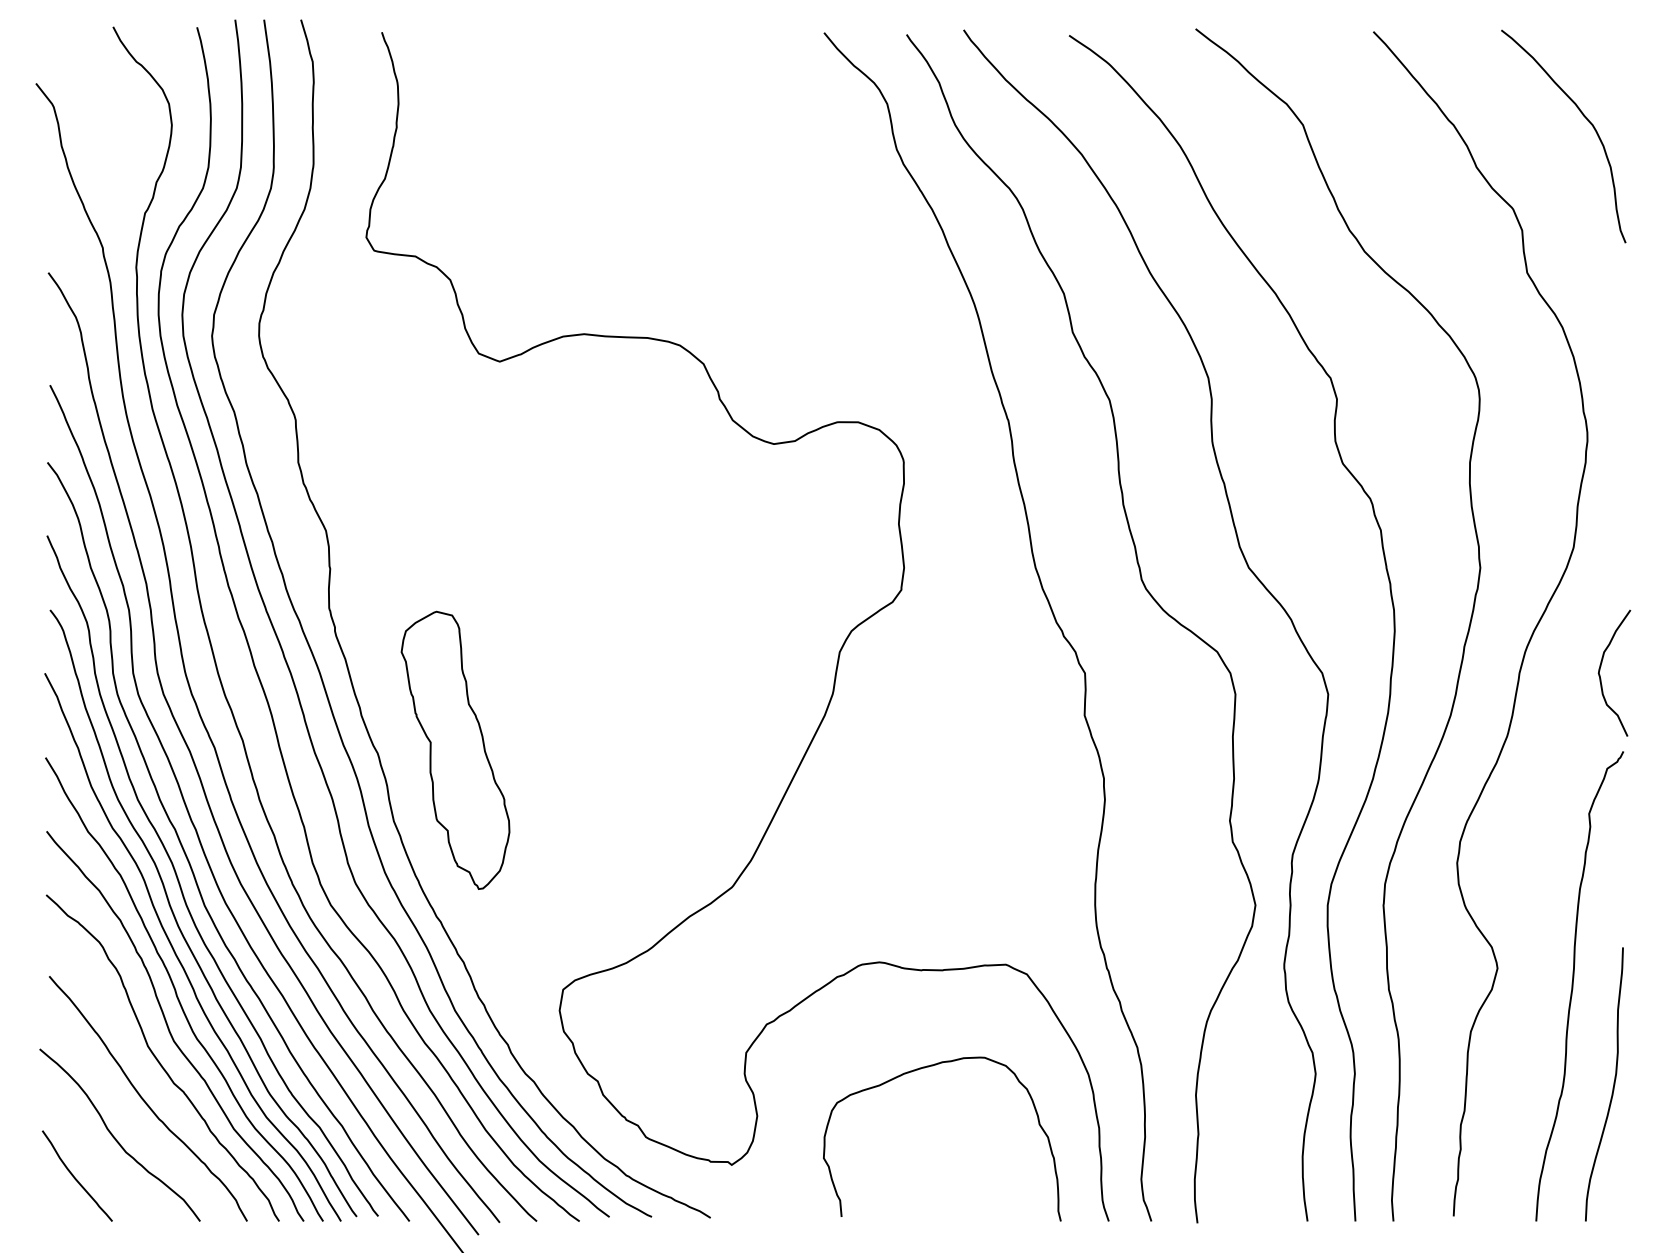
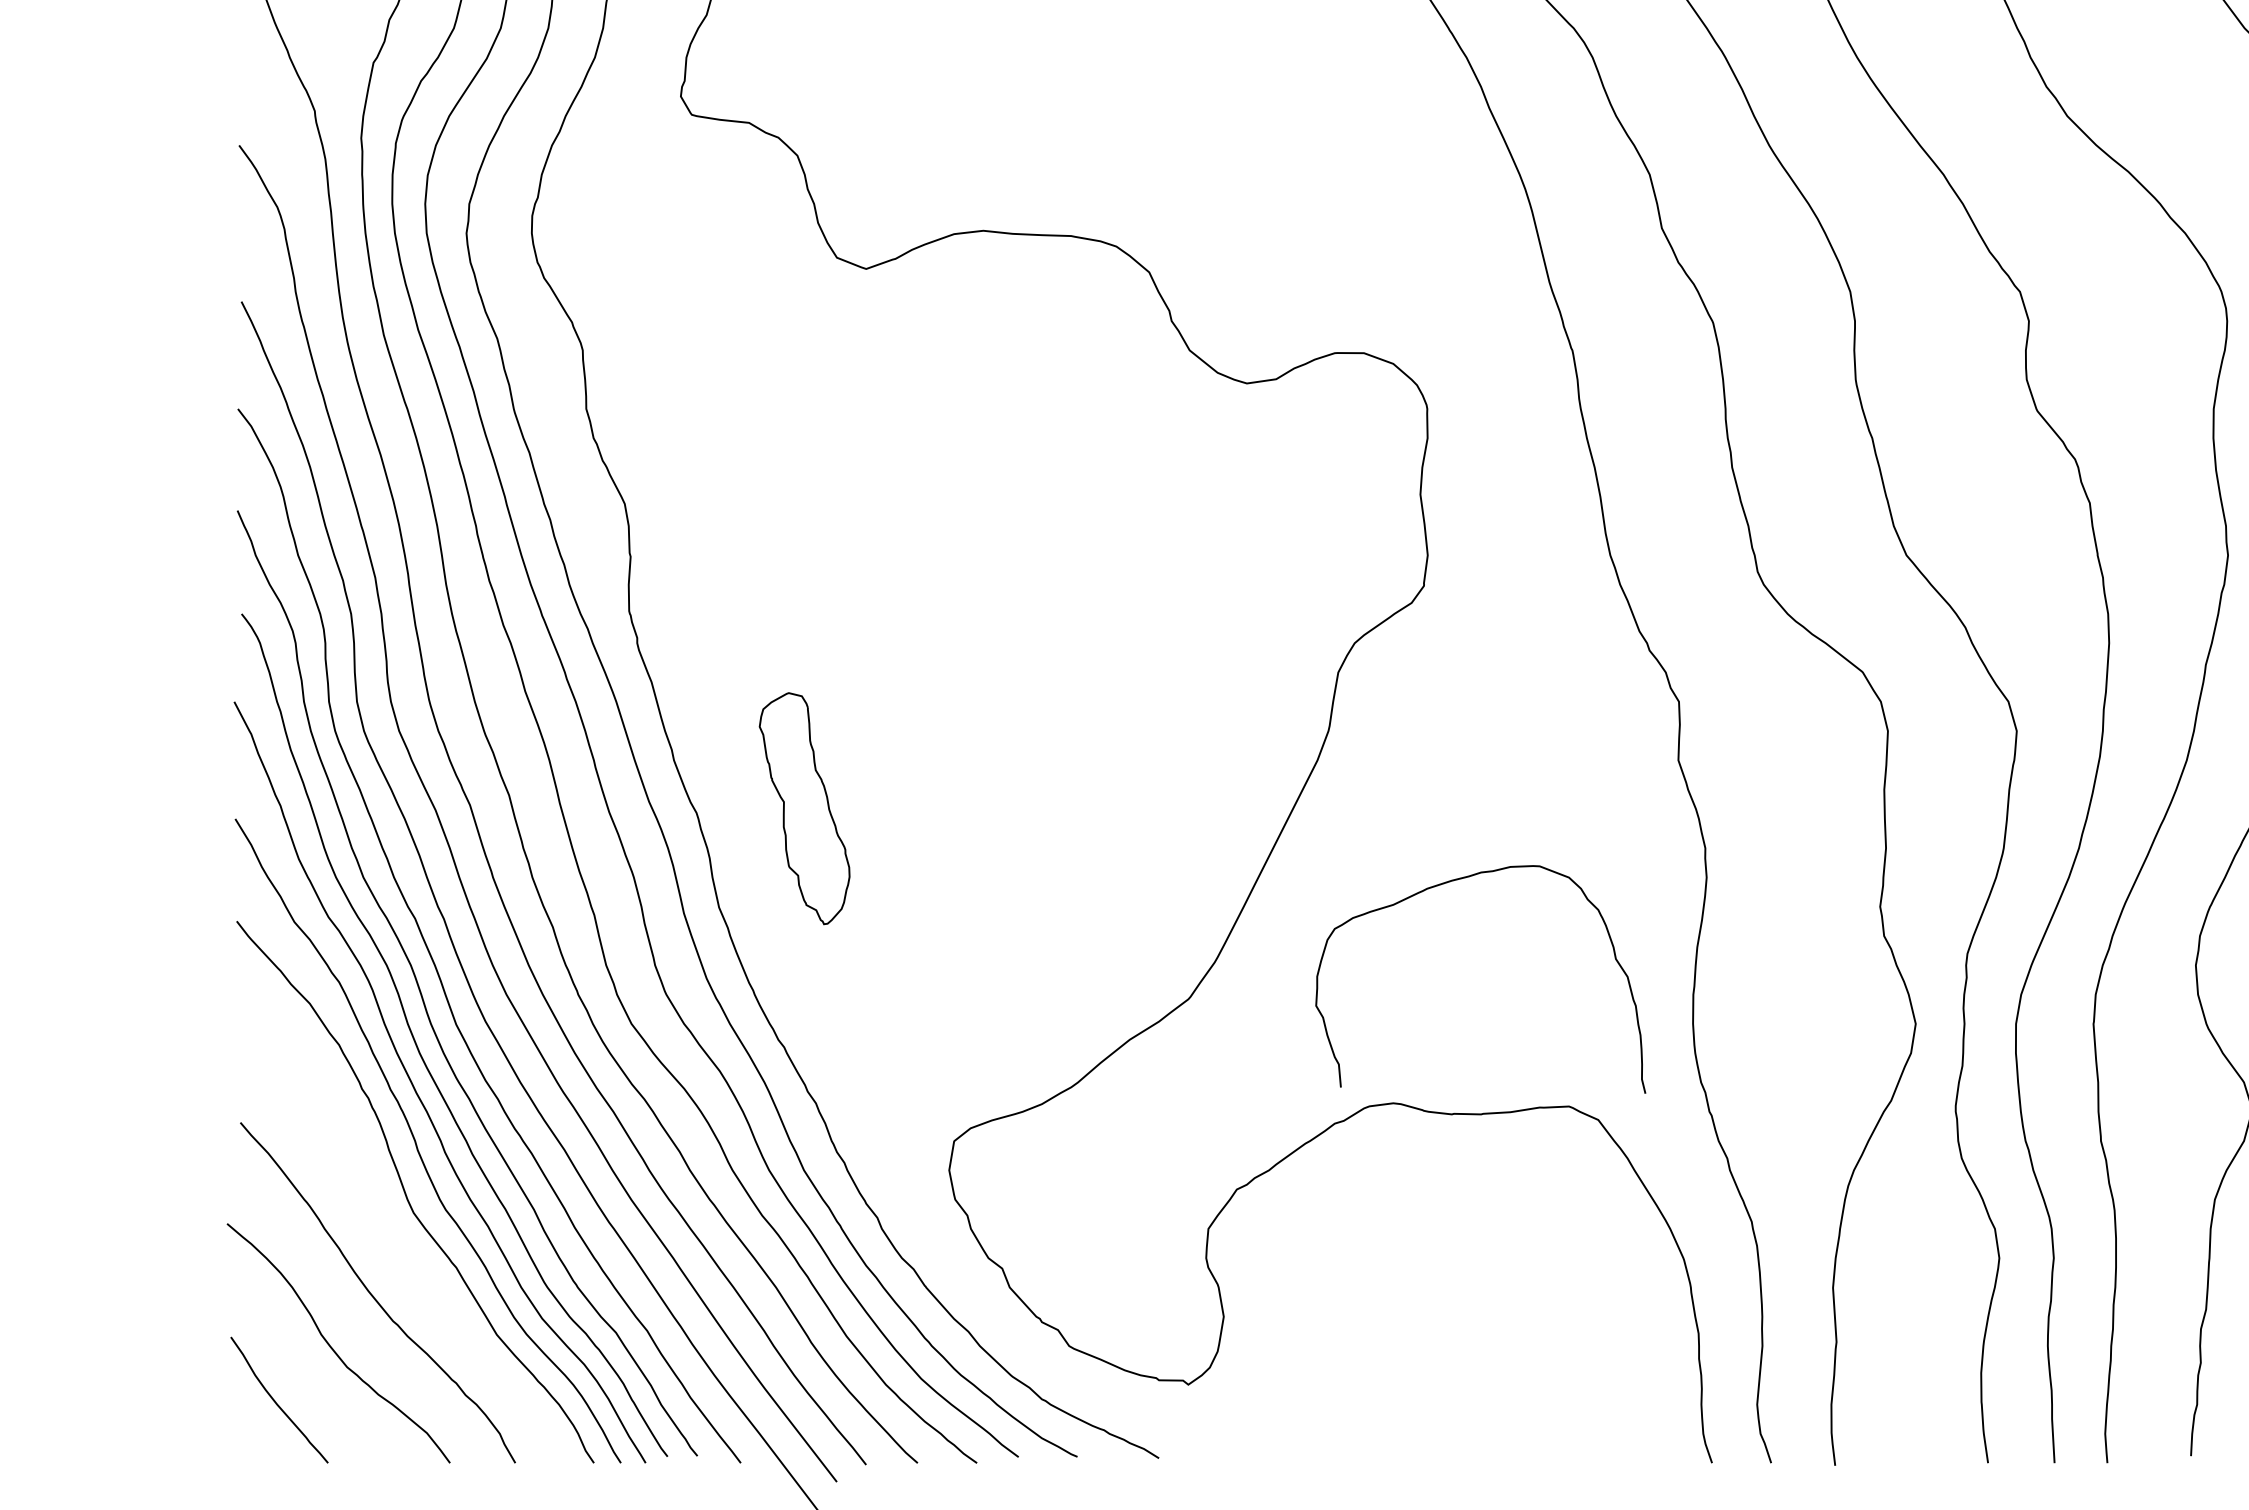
part: (455, 749) -> (804, 807), size x0.6
curve: (158, 1059) -> (392, 1238), removed
curve: (921, 1069) -> (1451, 882), moved

